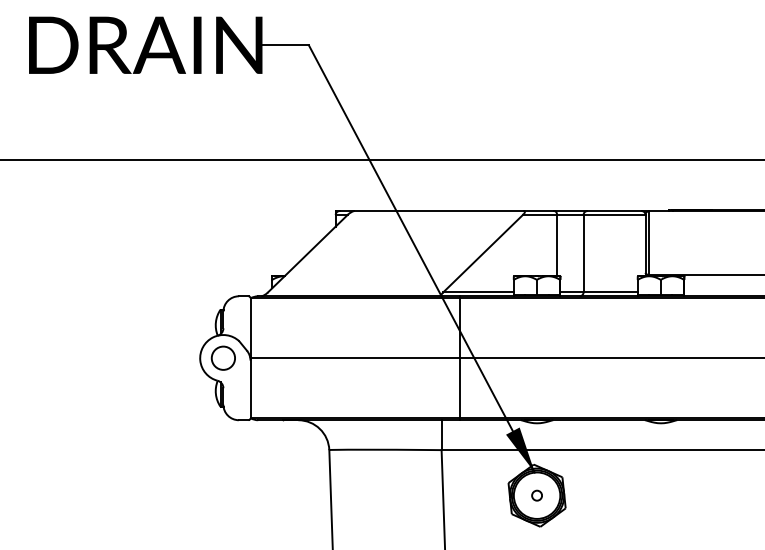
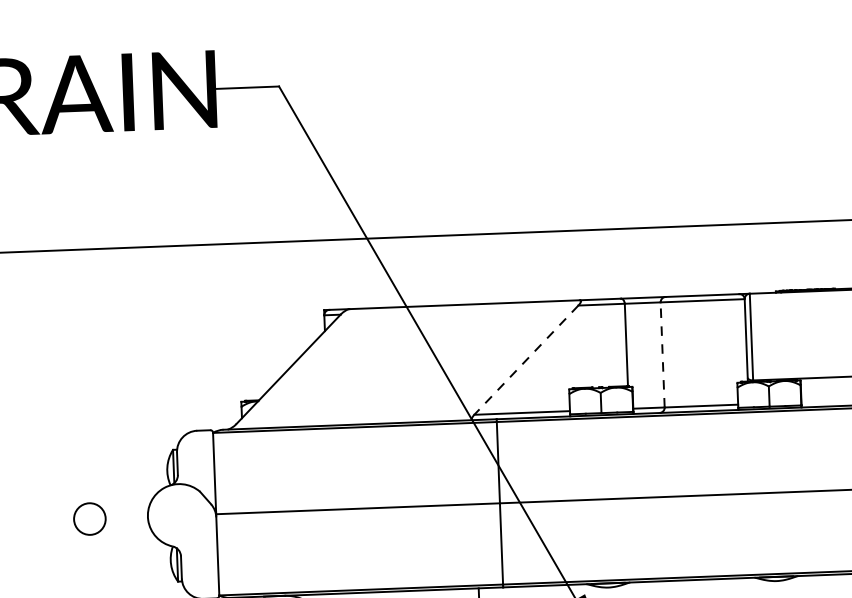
line: (483, 253) -> (526, 359), solid -> dashed
line: (583, 253) -> (662, 354), solid -> dashed
circle: (222, 357) -> (88, 518), moved

